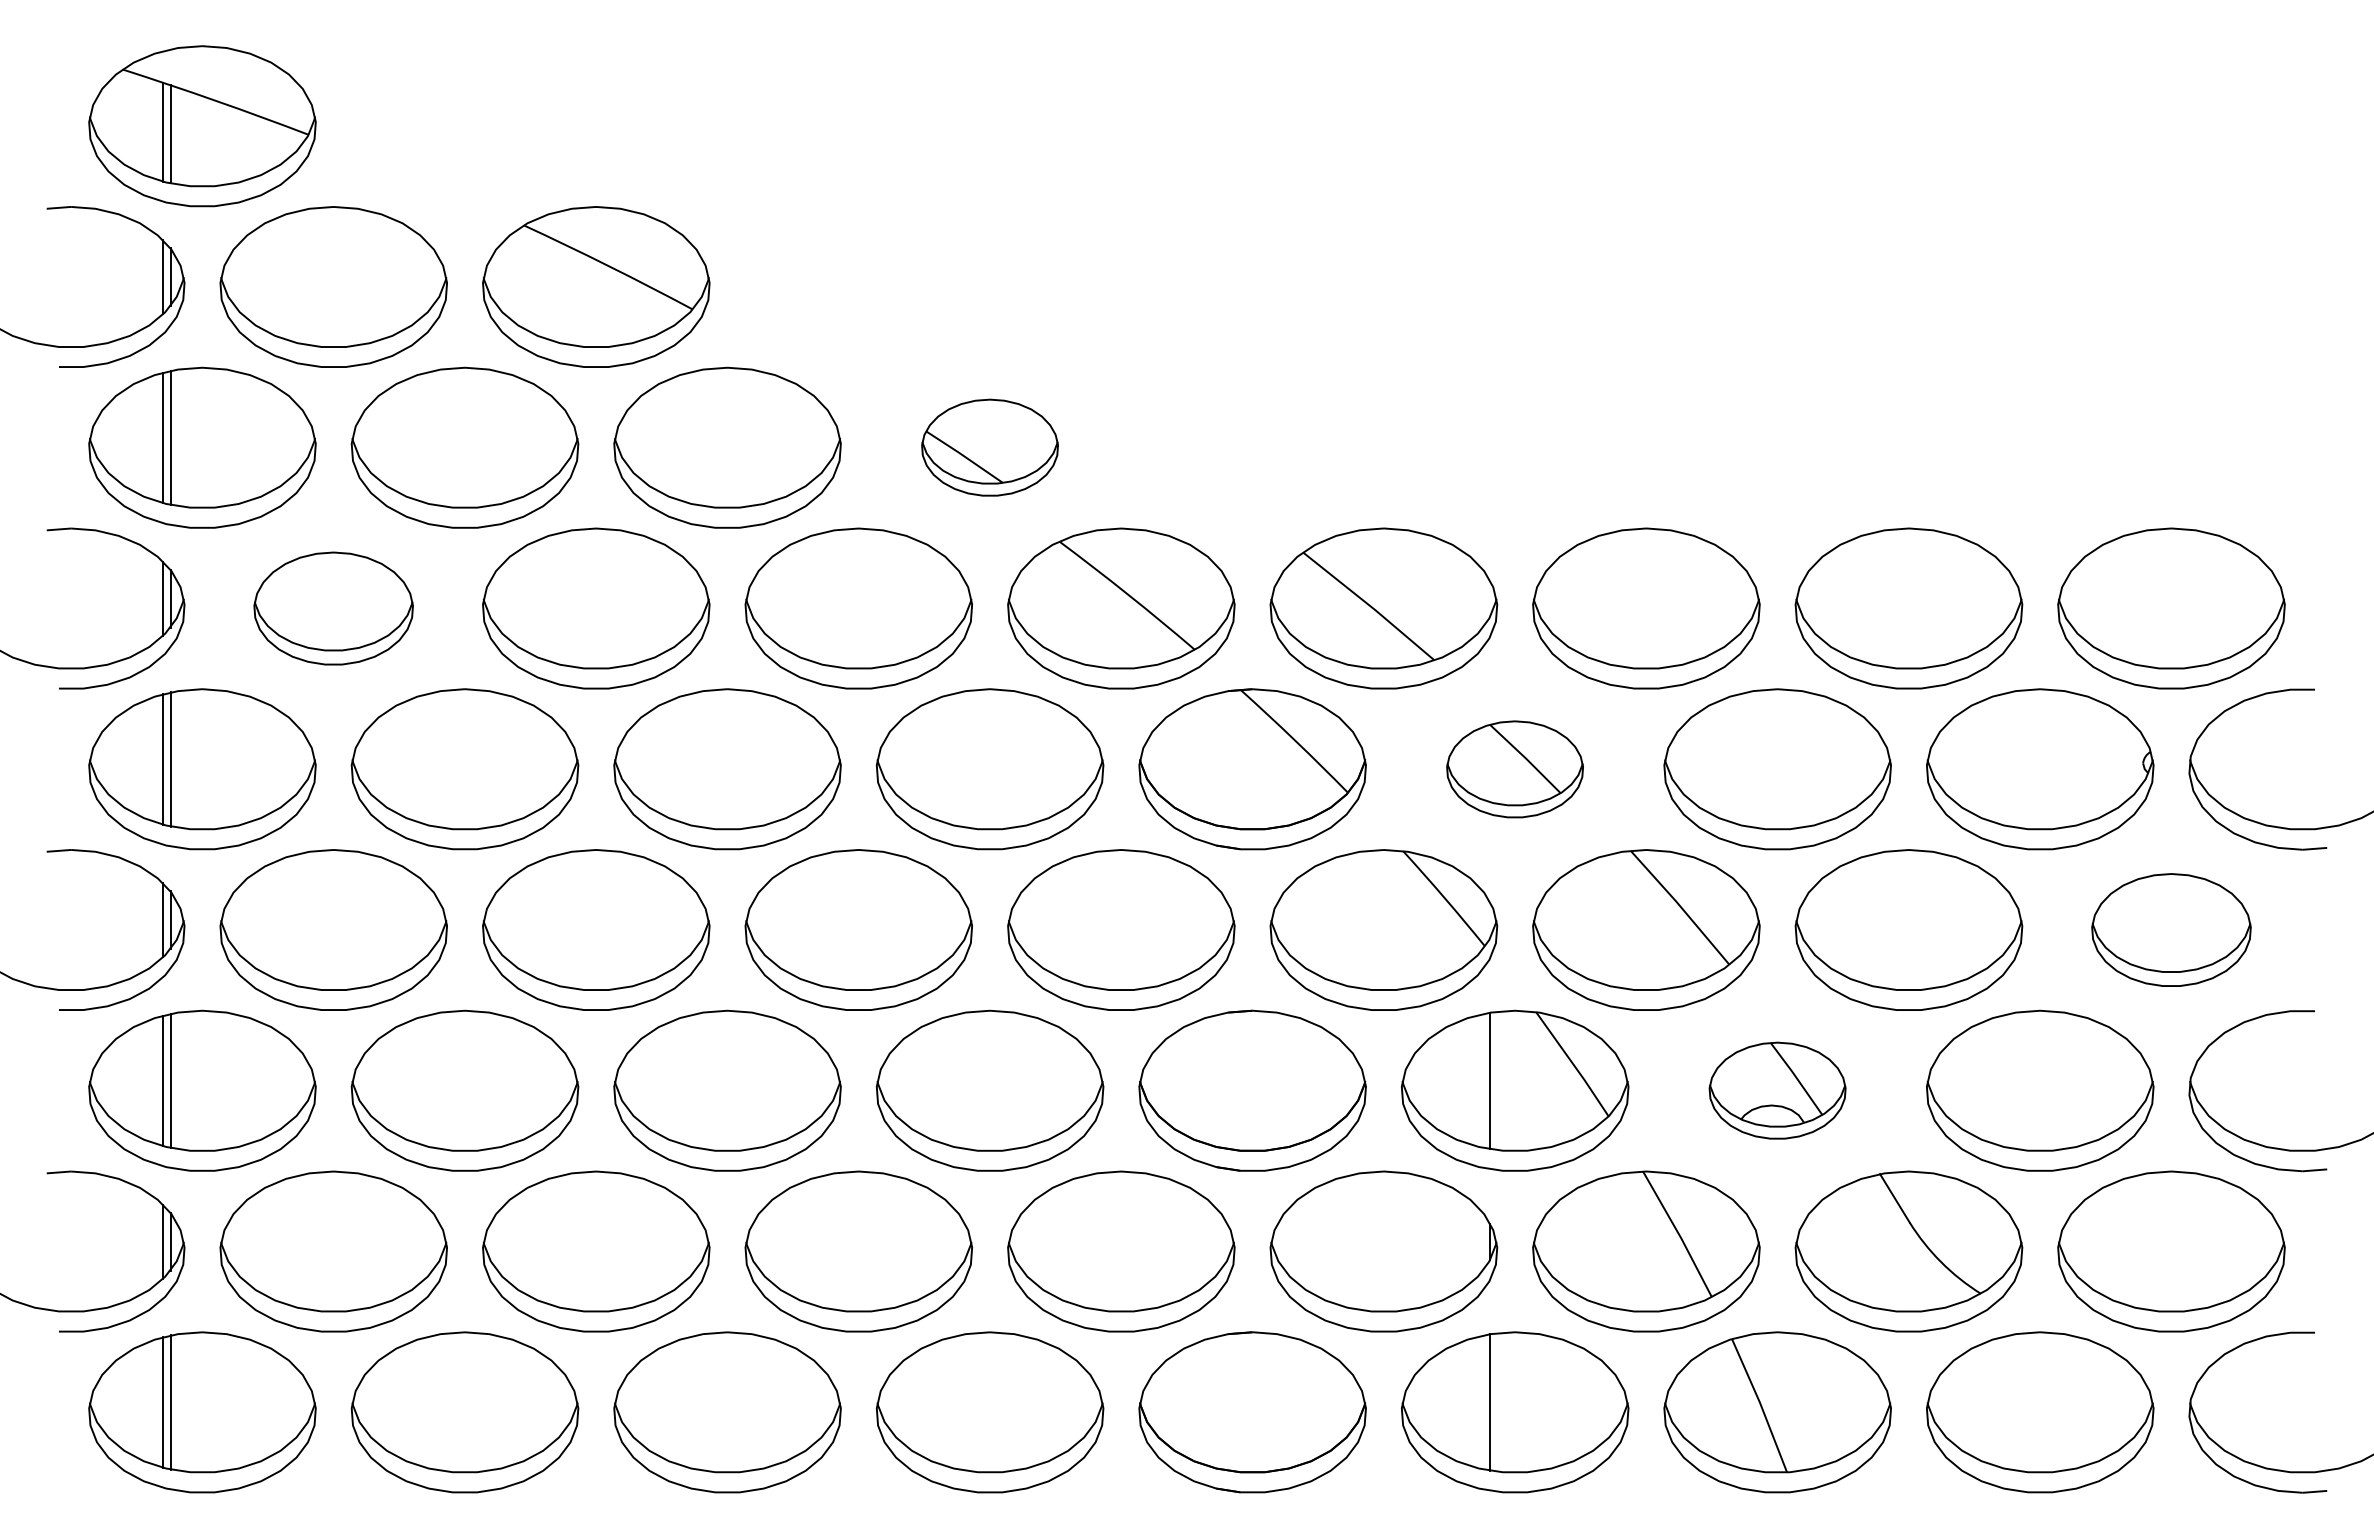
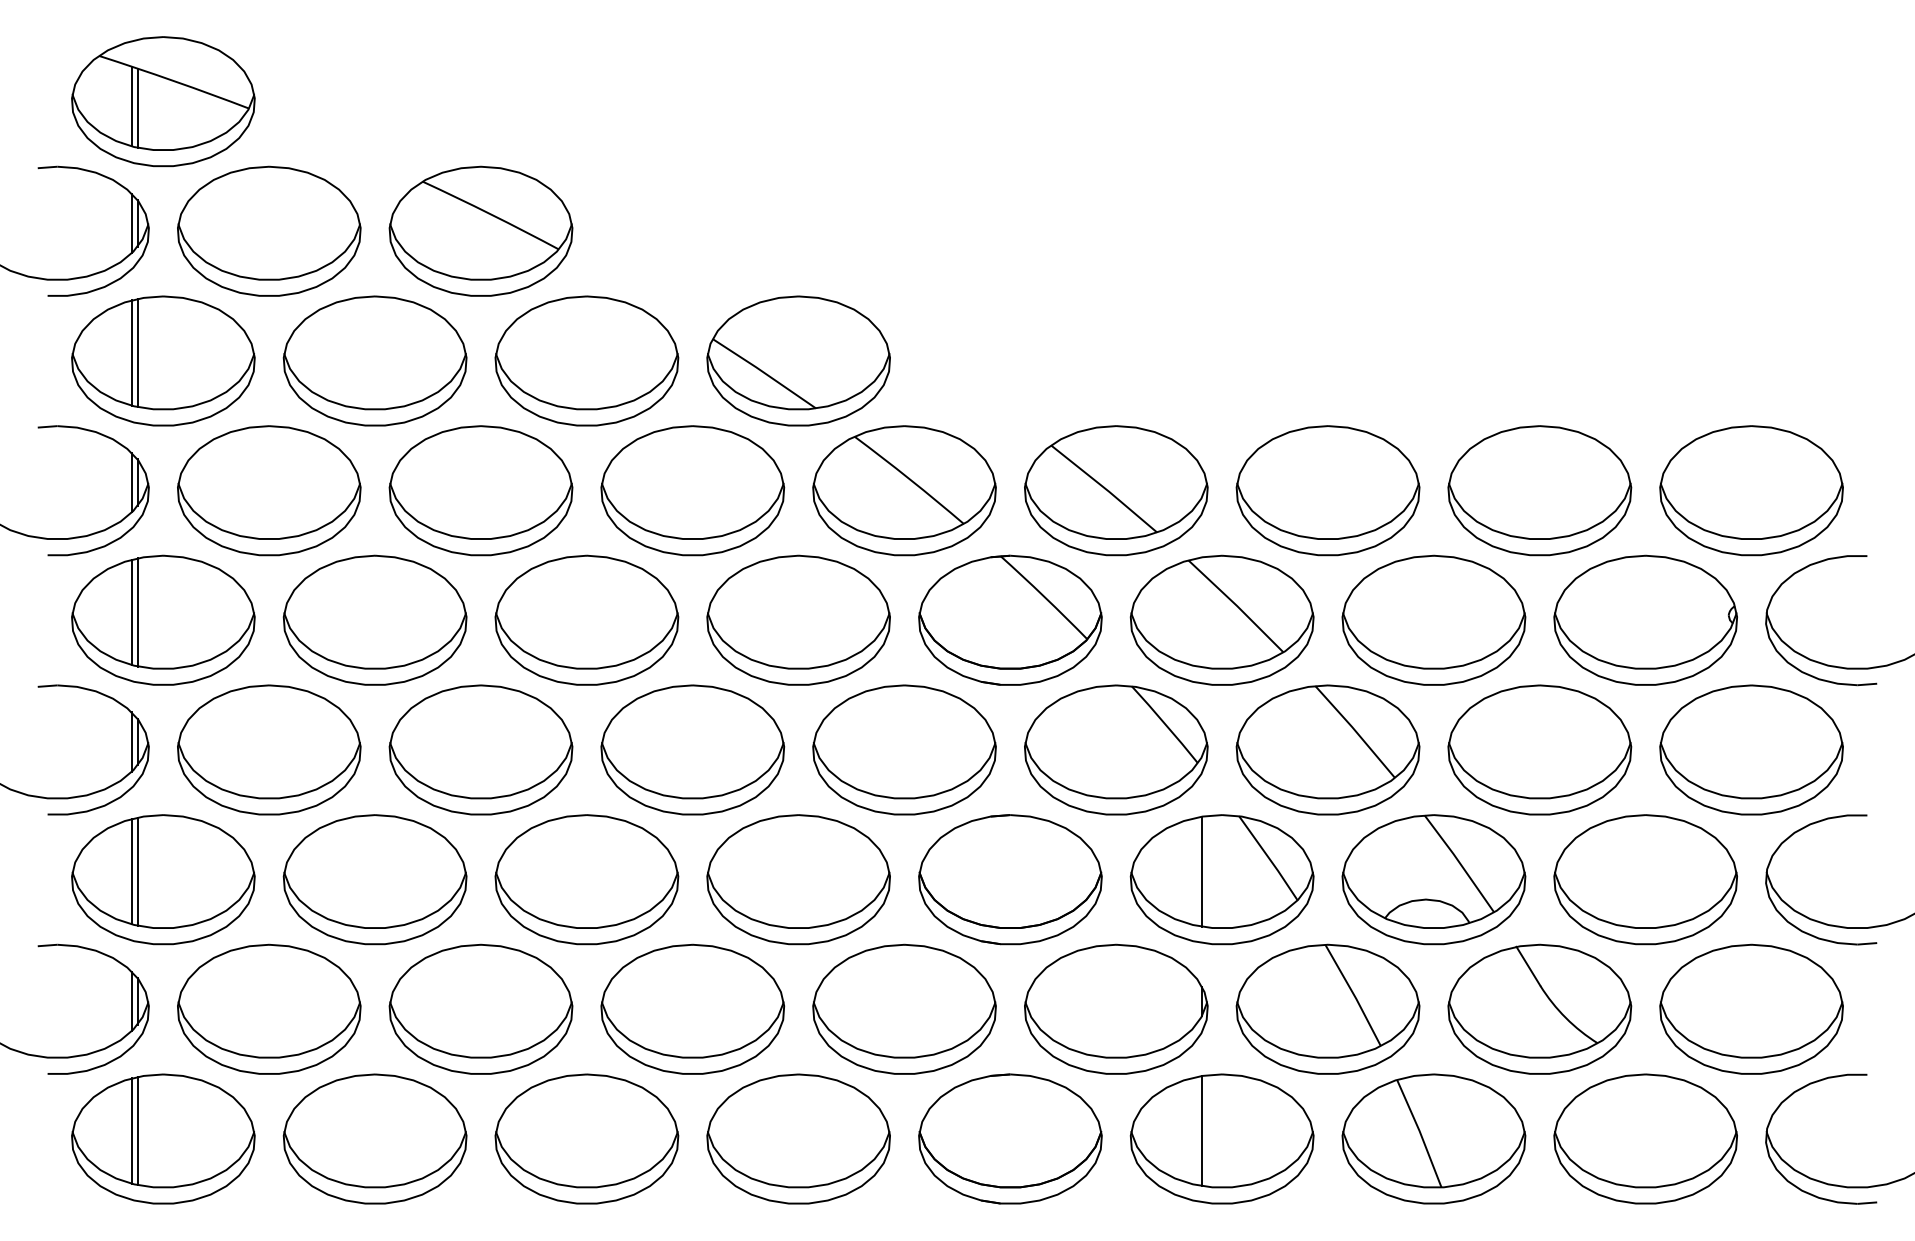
part: (989, 447) -> (798, 360), size x1.67
part: (333, 608) -> (269, 490), size x1.43
part: (1514, 769) -> (1221, 620), size x1.67
part: (2171, 929) -> (1751, 749), size x1.43
part: (1777, 1090) -> (1433, 879), size x1.67

